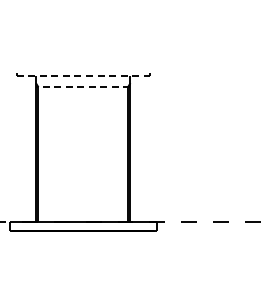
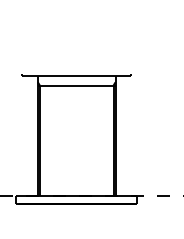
line: (83, 75) -> (76, 75), dashed -> solid
line: (82, 87) -> (76, 85), dashed -> solid

